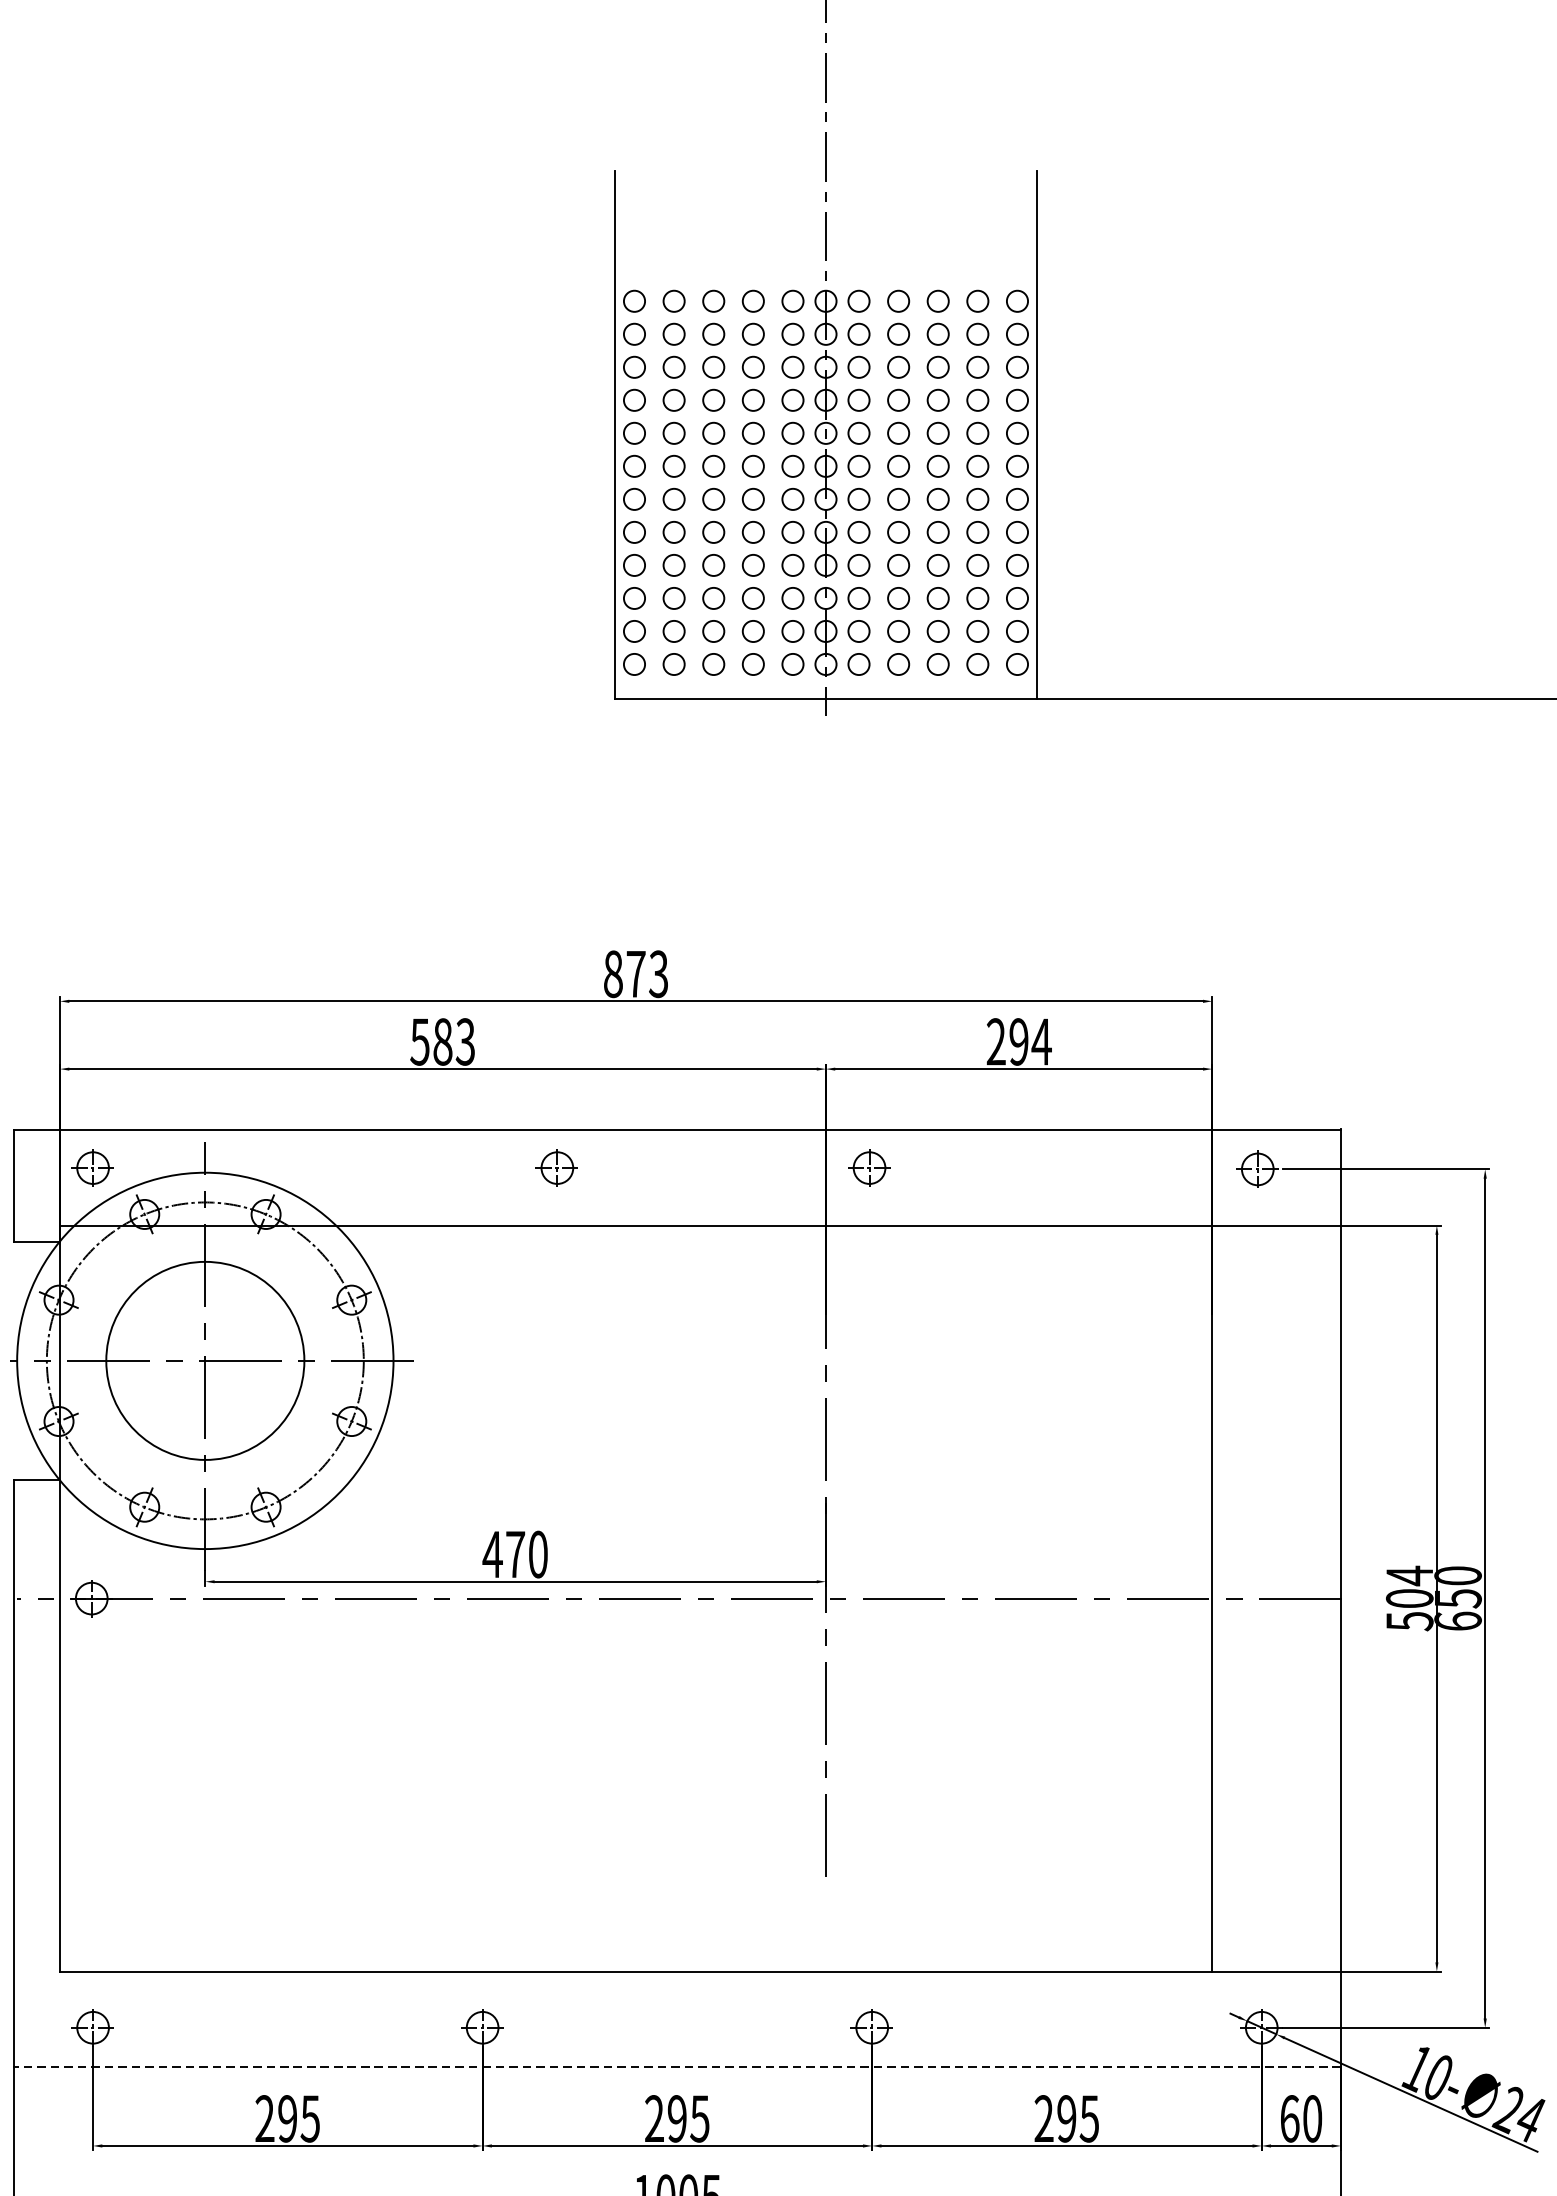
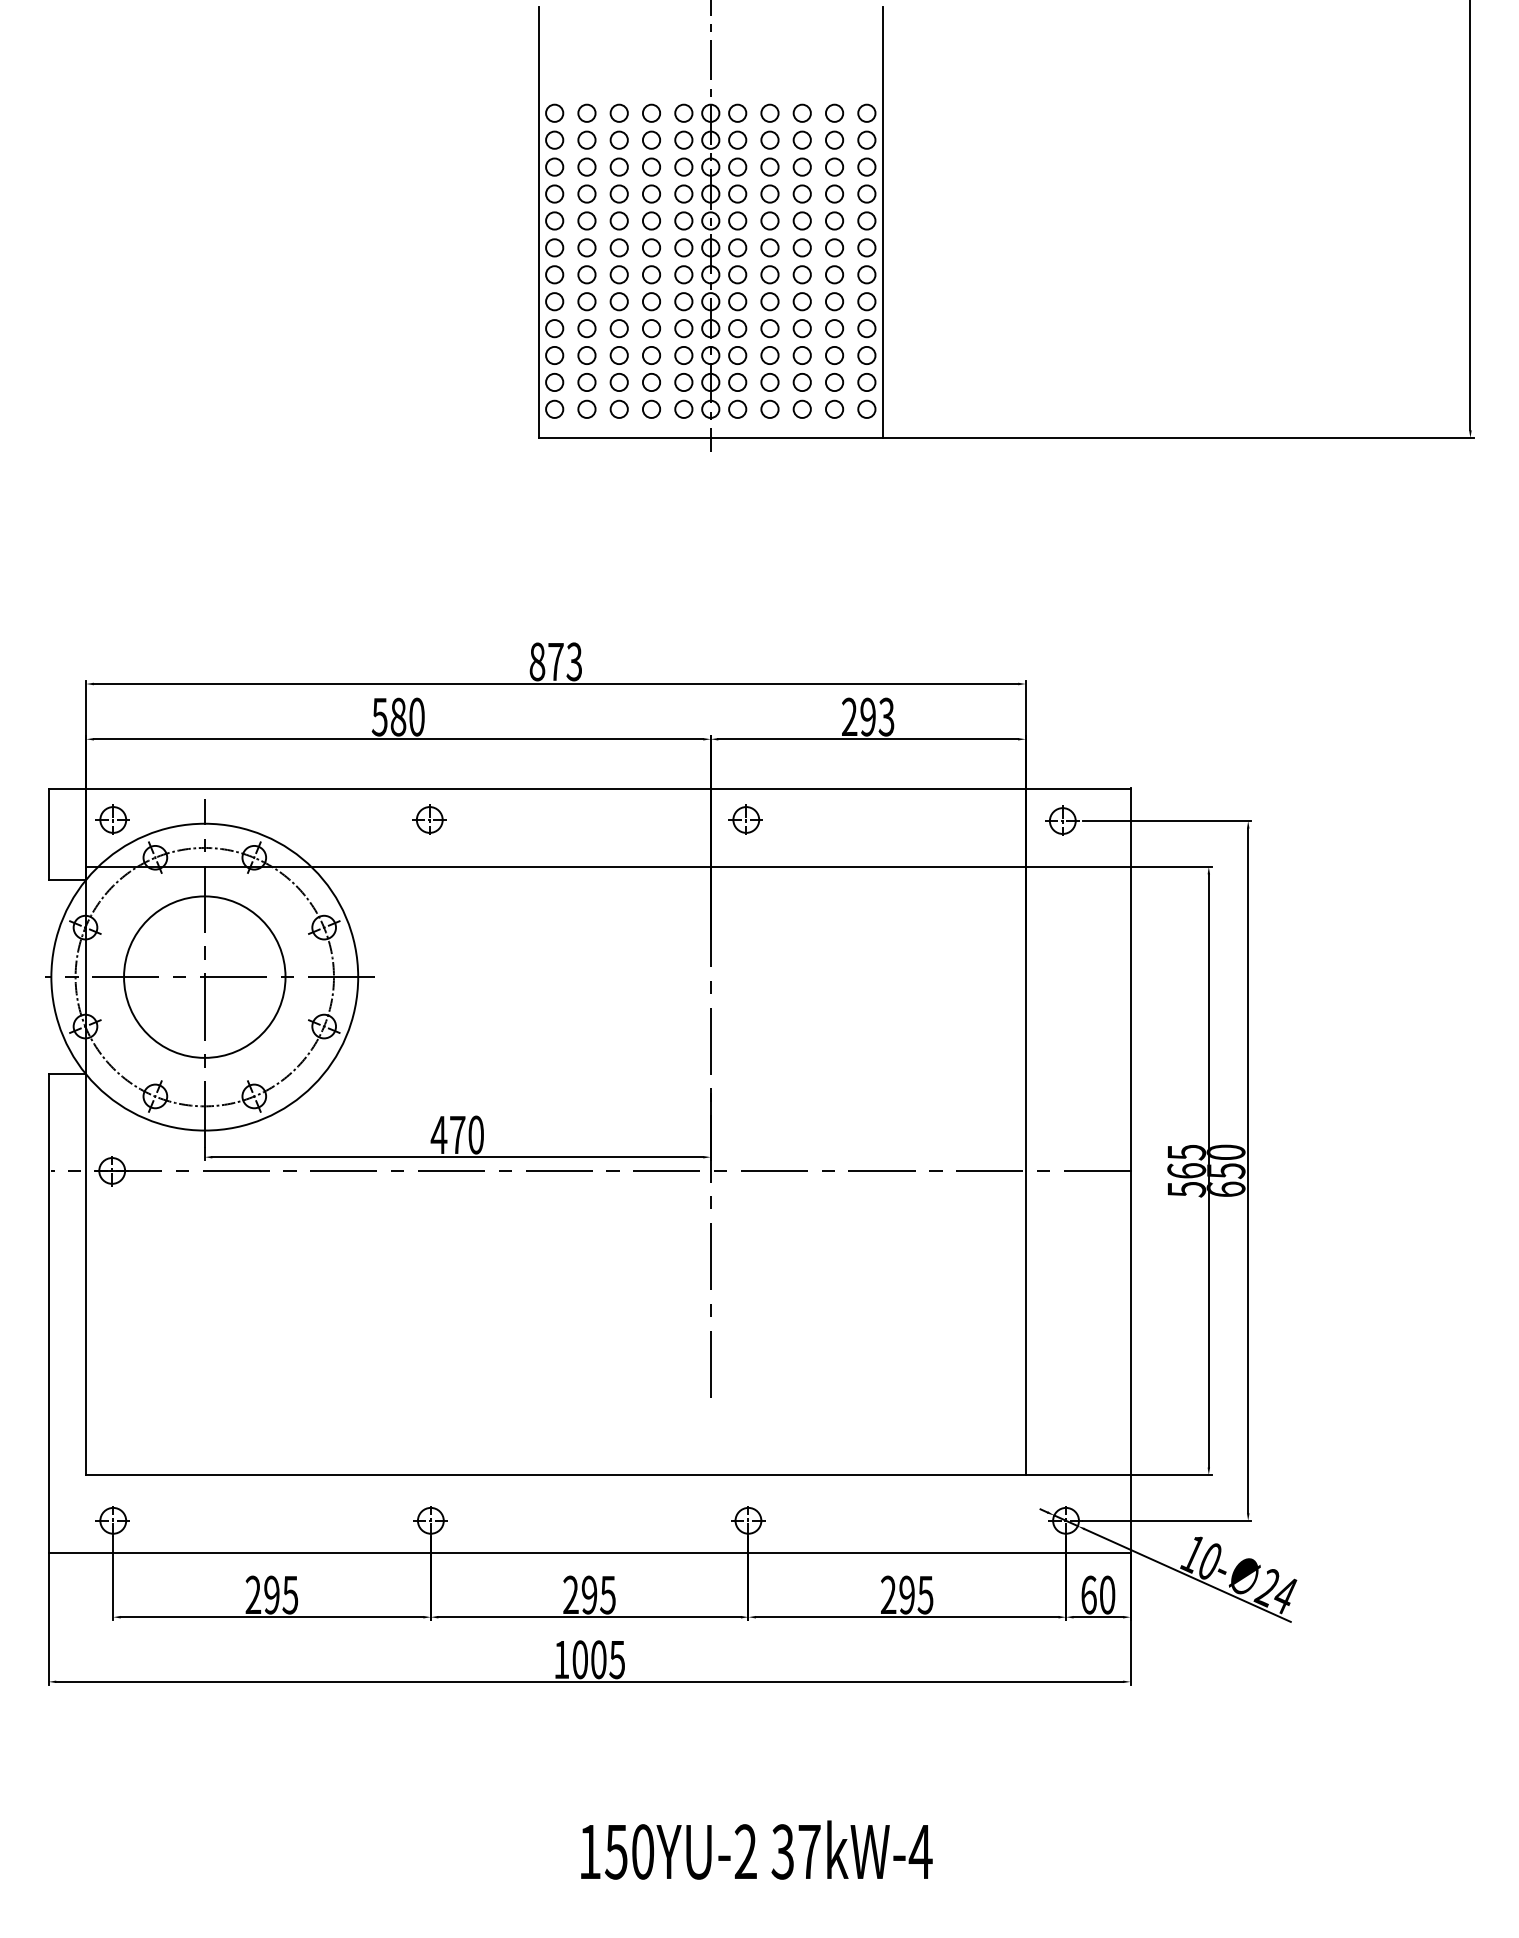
text: (465, 1041) -> (416, 716), 583 -> 580
text: (1041, 1041) -> (886, 716), 294 -> 293
part: (557, 1167) -> (429, 819), moved
text: (1409, 1587) -> (1186, 1161), 504 -> 565
line: (677, 2067) -> (589, 1553), dashed -> solid

